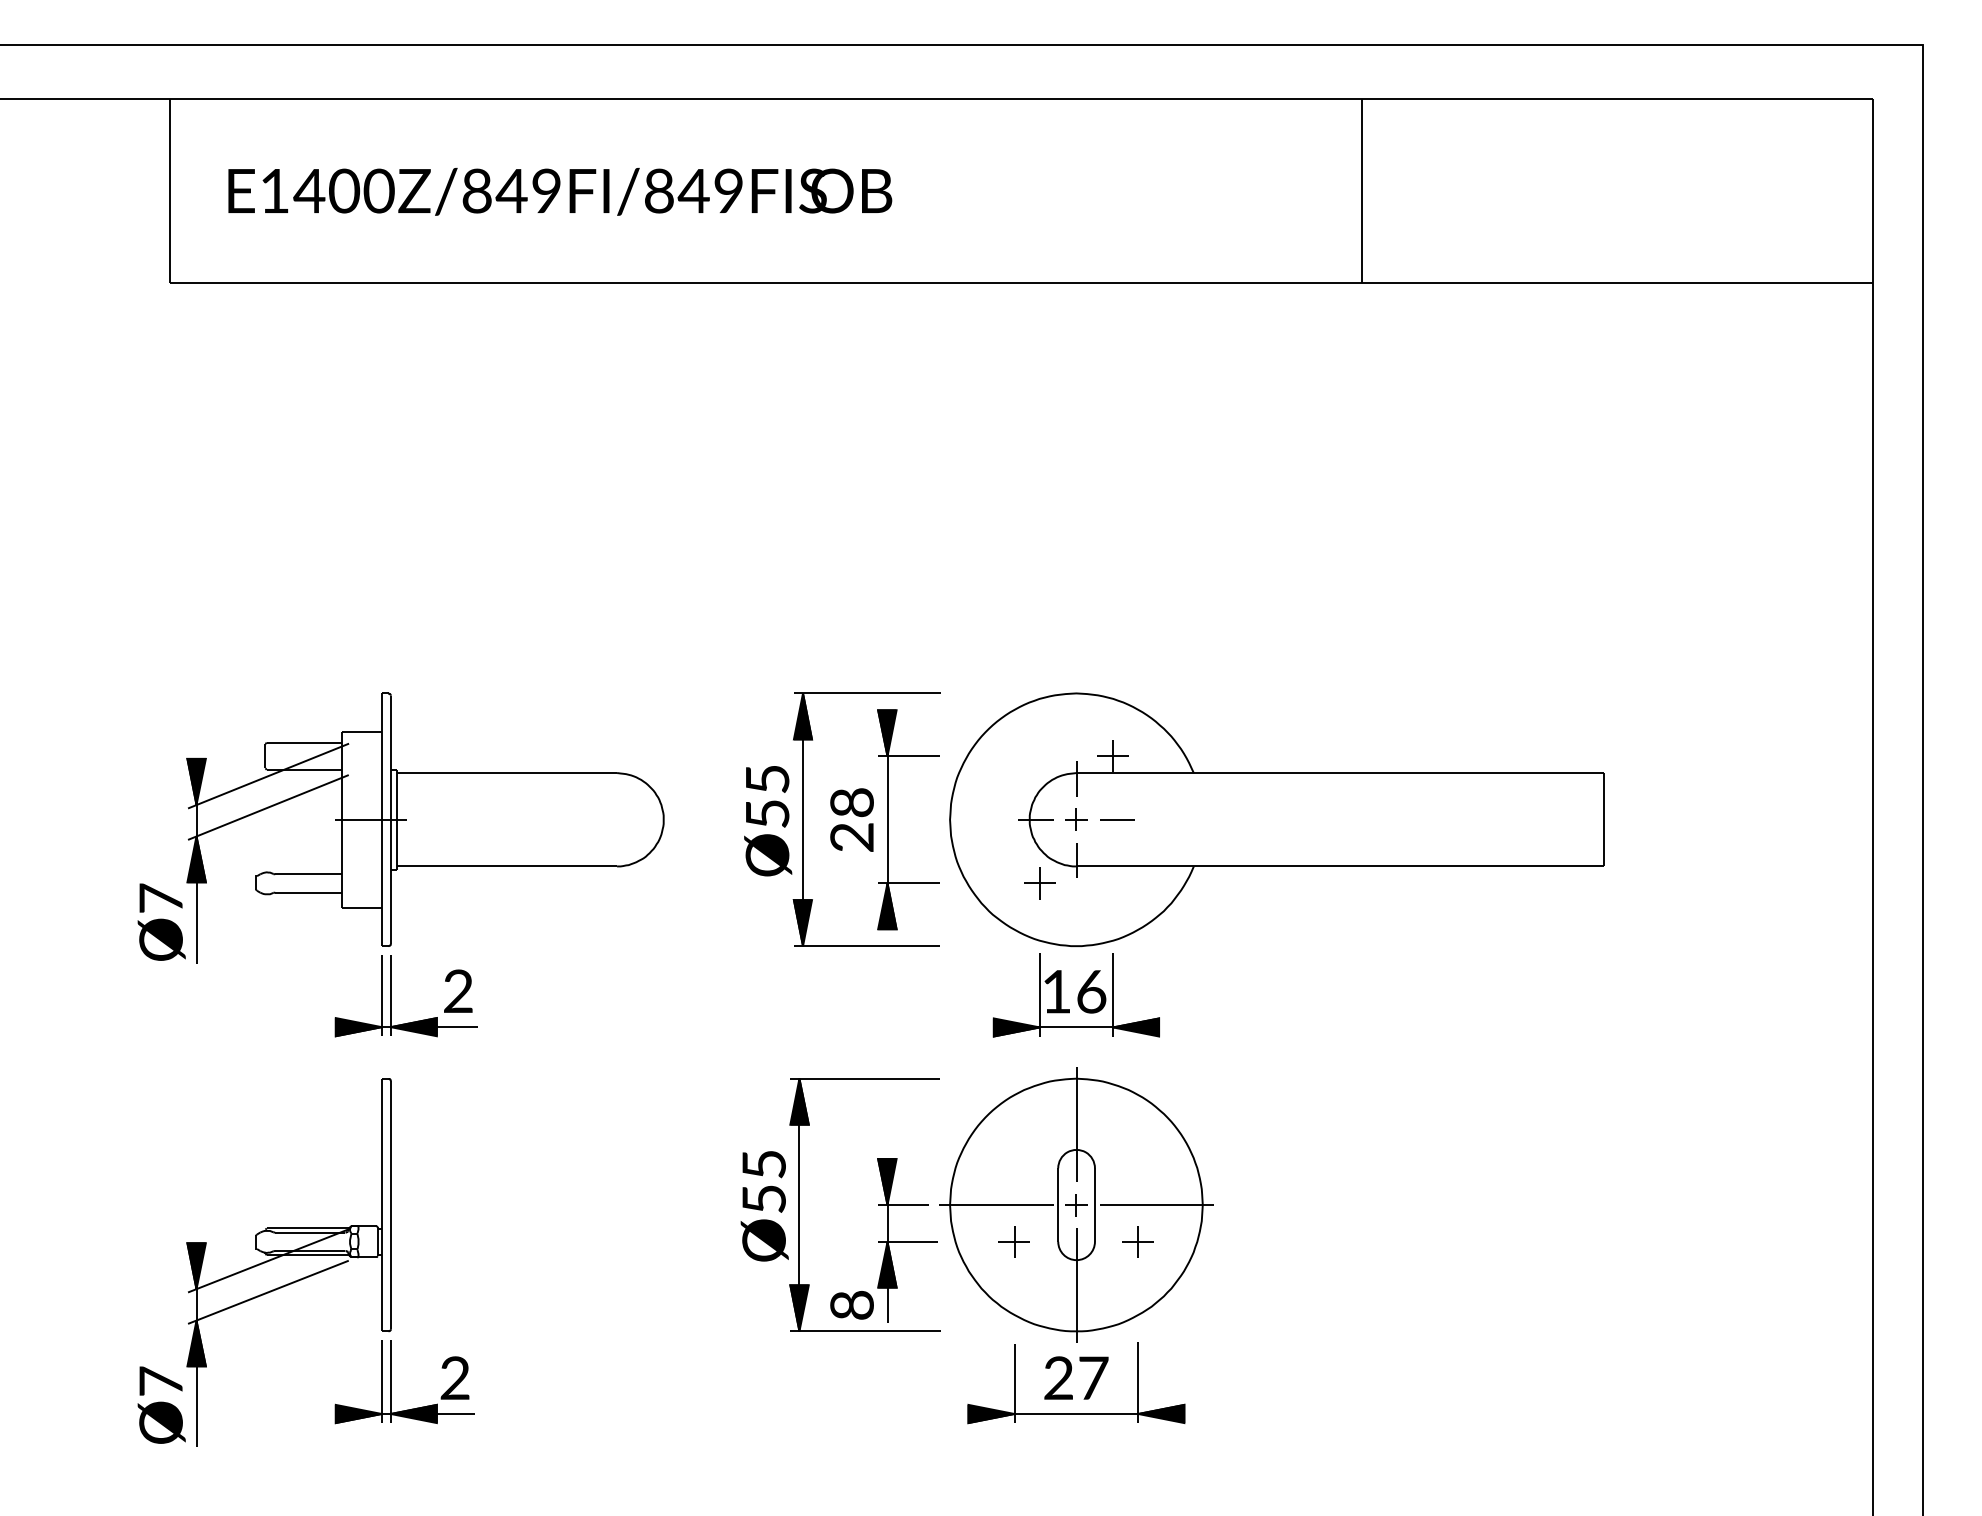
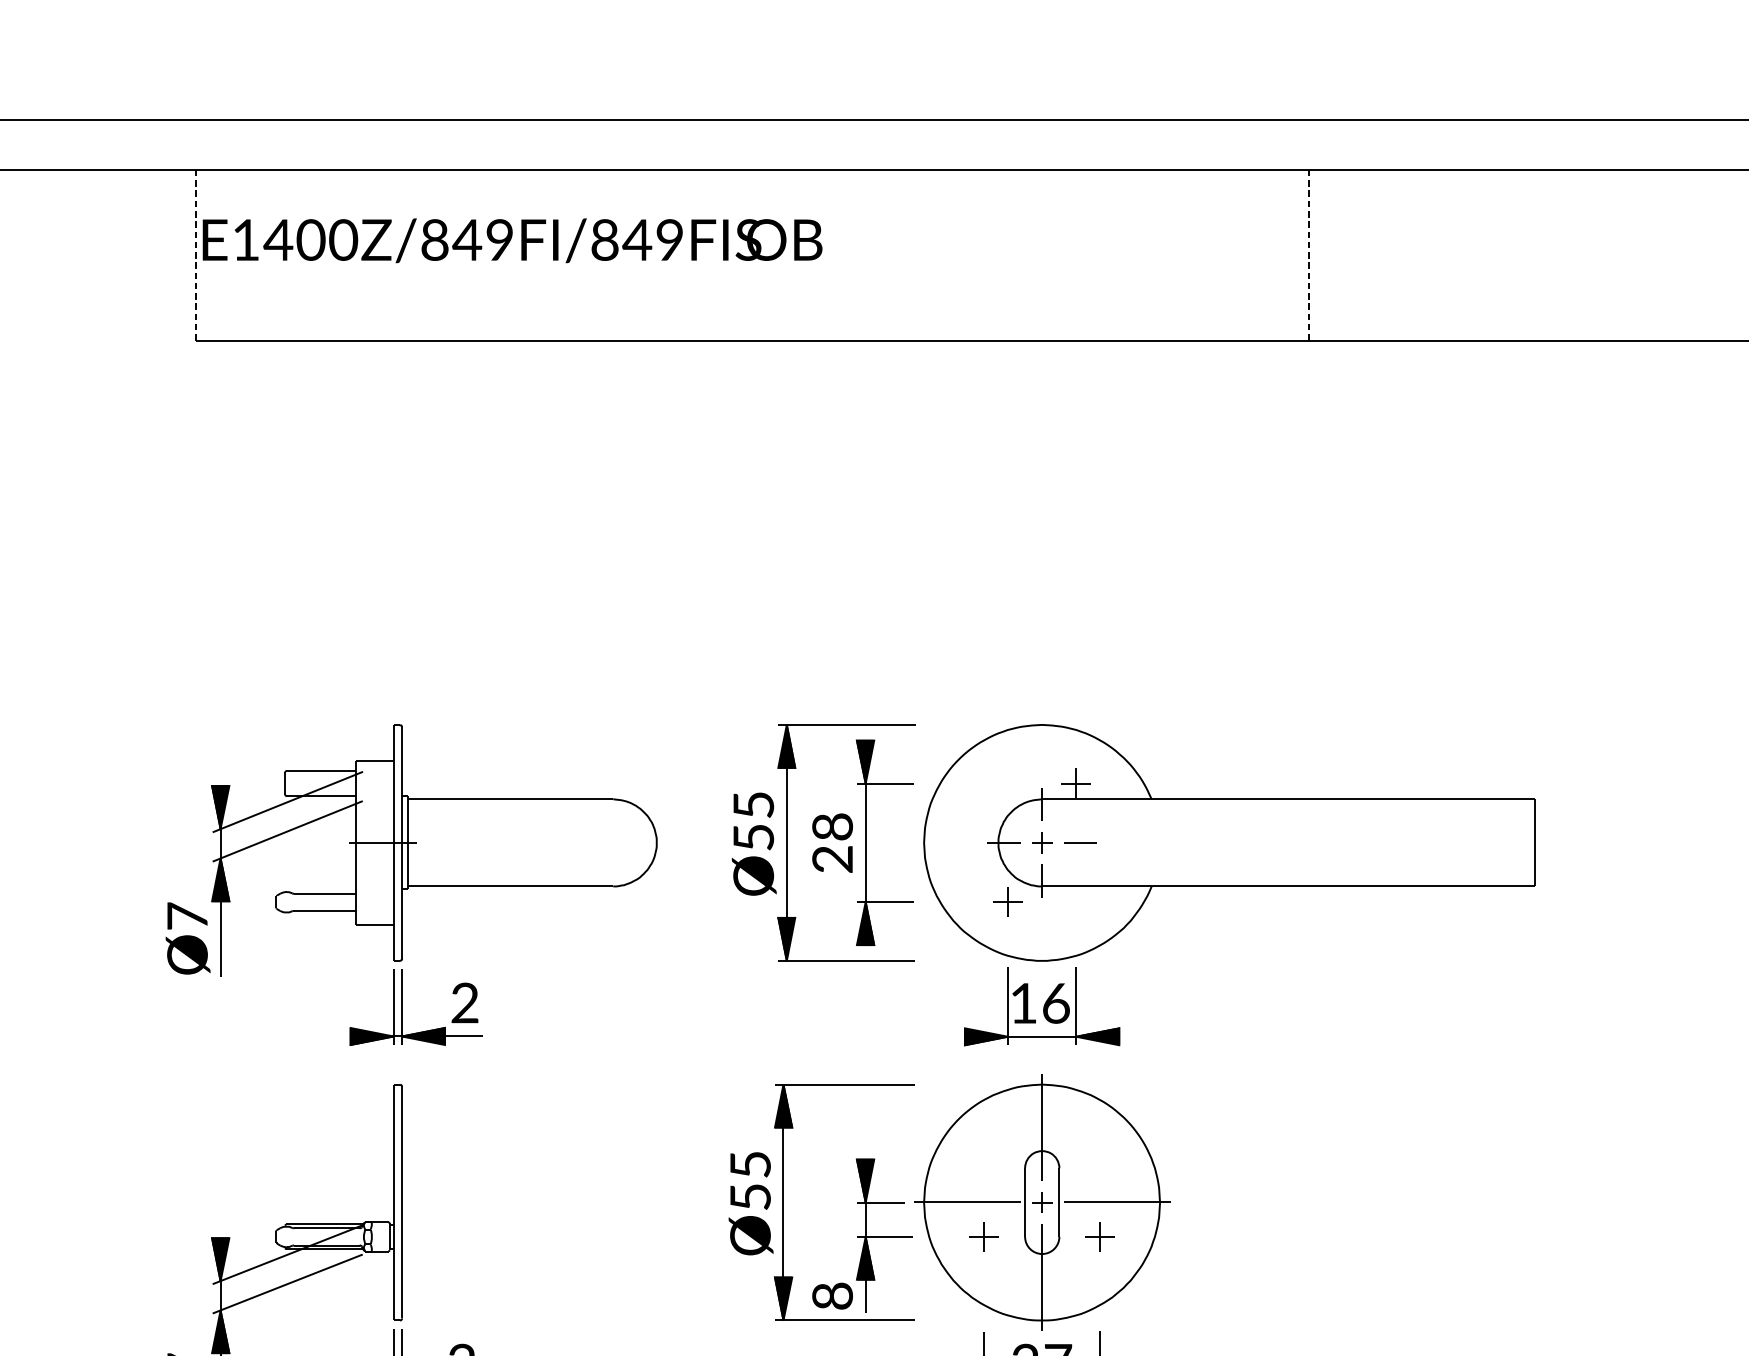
line: (170, 190) -> (196, 255), solid -> dashed
line: (1362, 190) -> (1309, 255), solid -> dashed
text: (560, 191) -> (512, 240), moved

